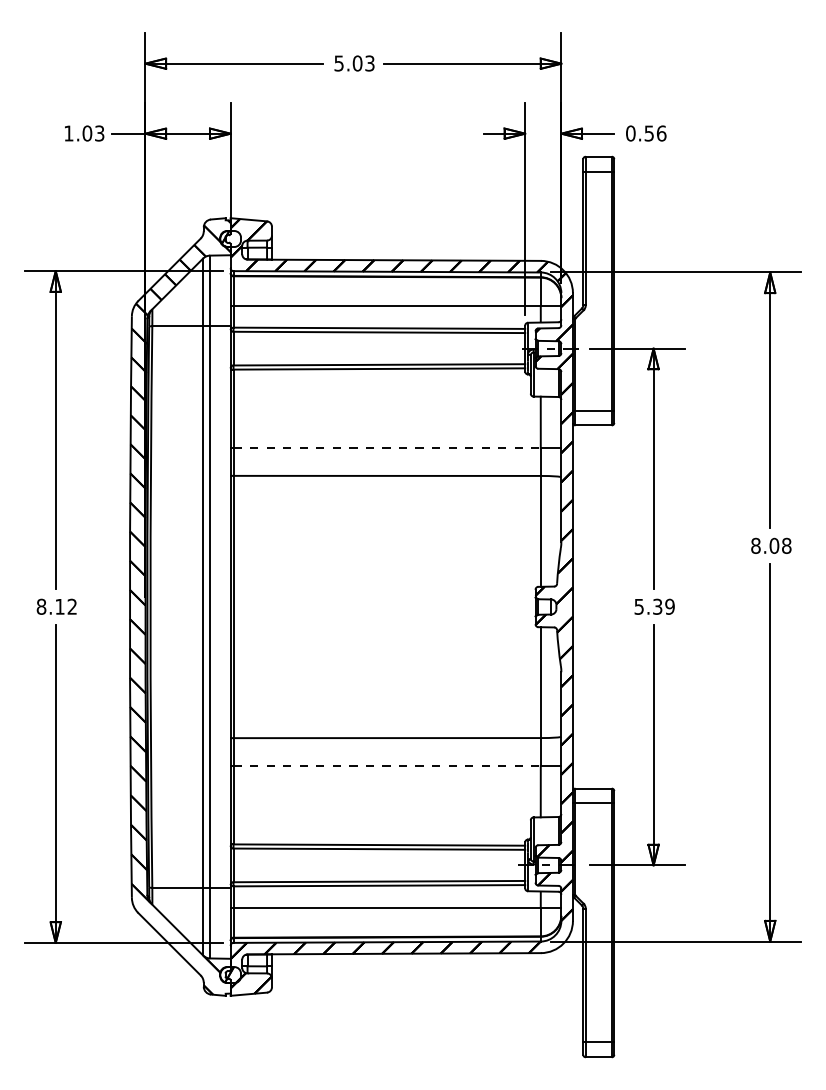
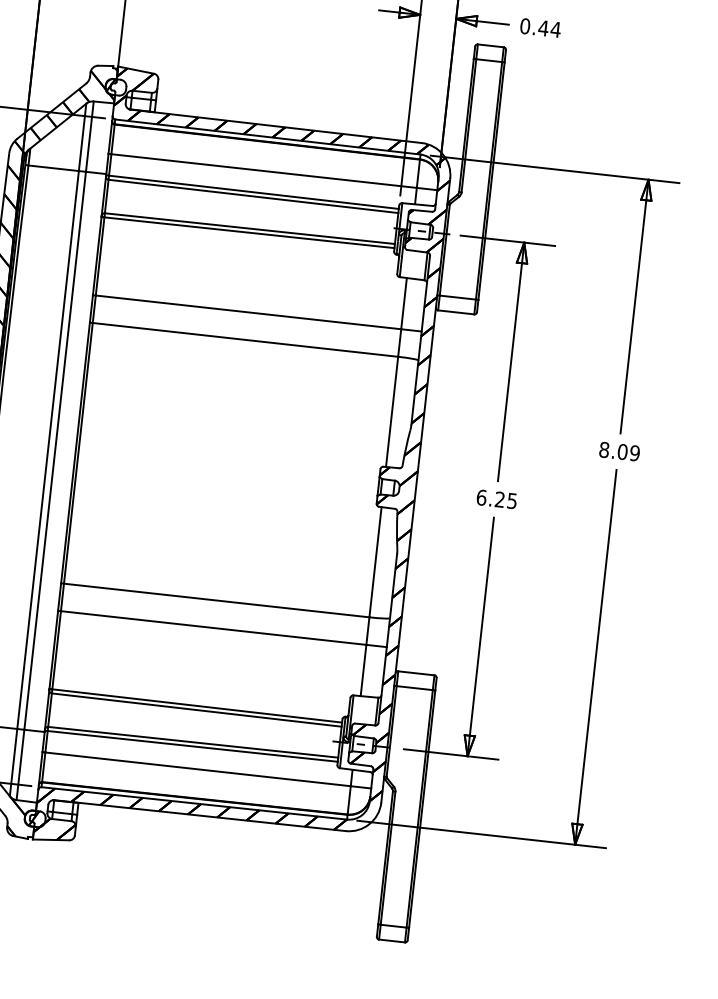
text: (655, 133) -> (549, 29), 0.56 -> 0.44
line: (387, 448) -> (248, 312), dashed -> solid
text: (786, 545) -> (634, 452), 8.08 -> 8.09
text: (654, 606) -> (496, 499), 5.39 -> 6.25
line: (387, 765) -> (214, 627), dashed -> solid

